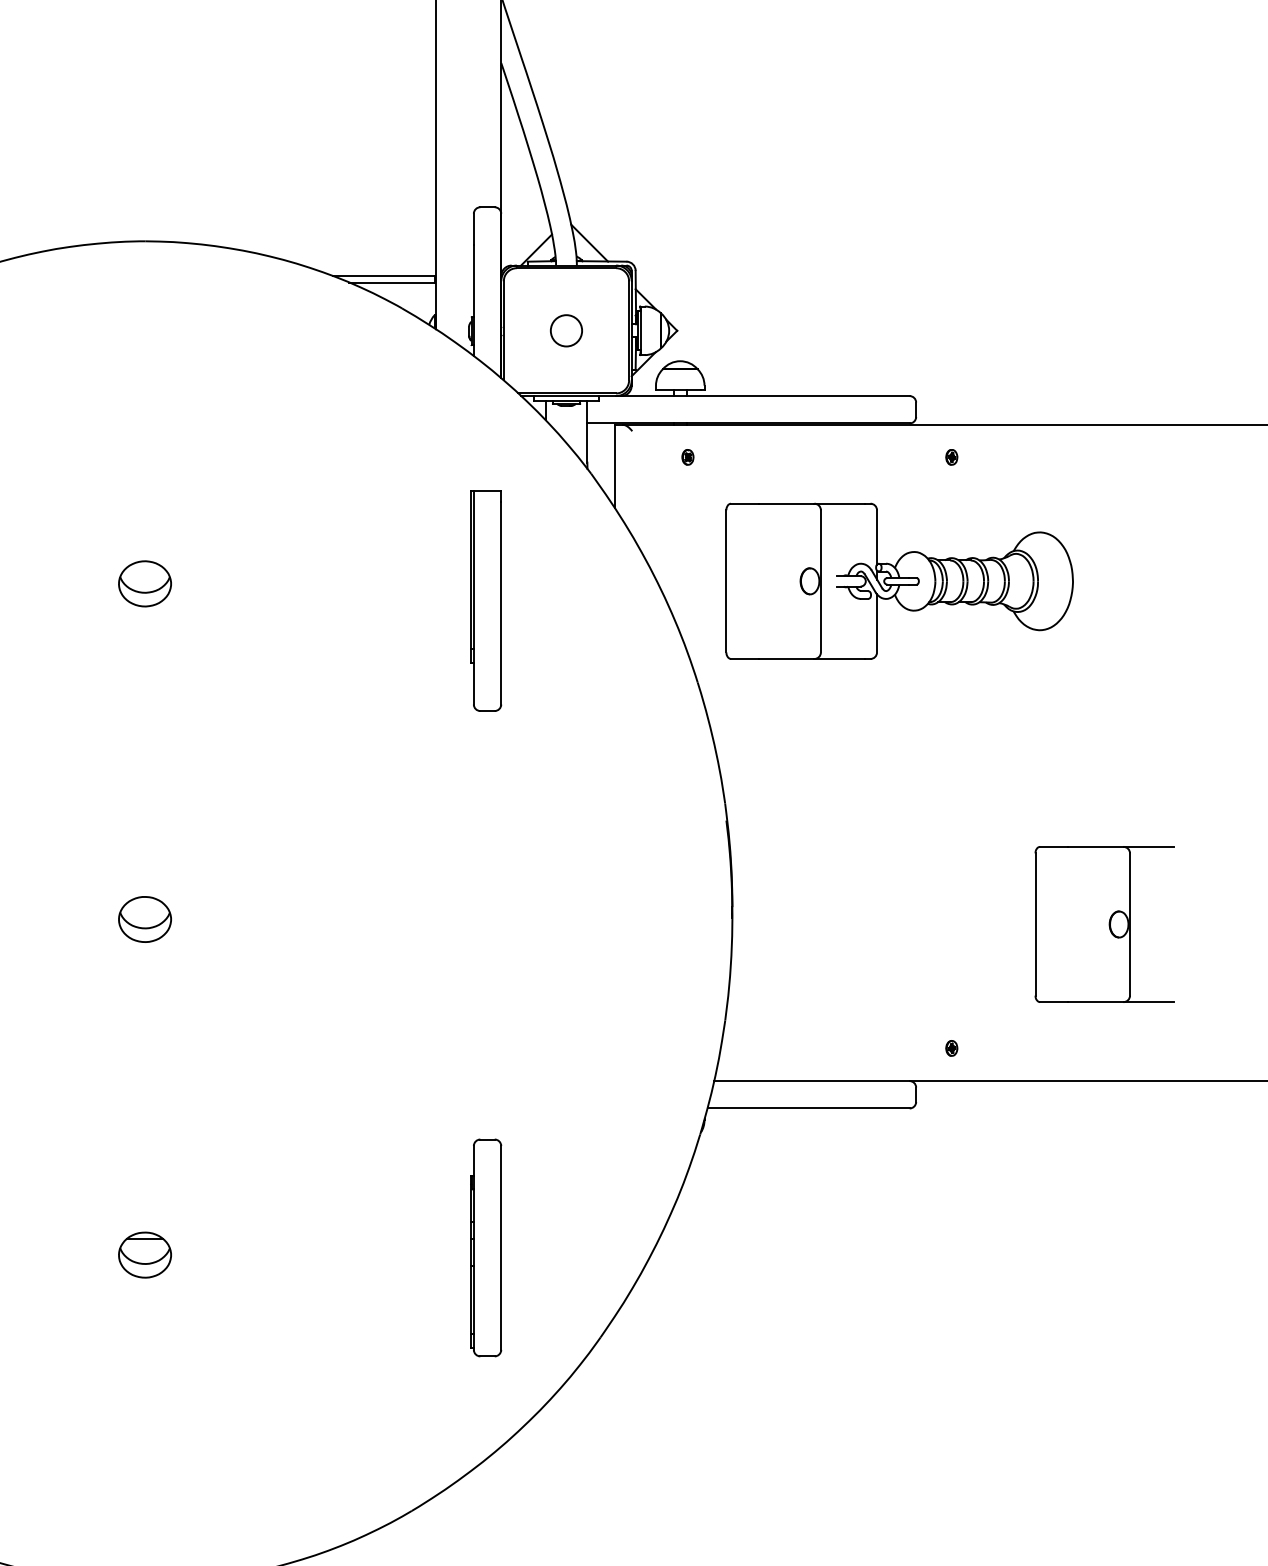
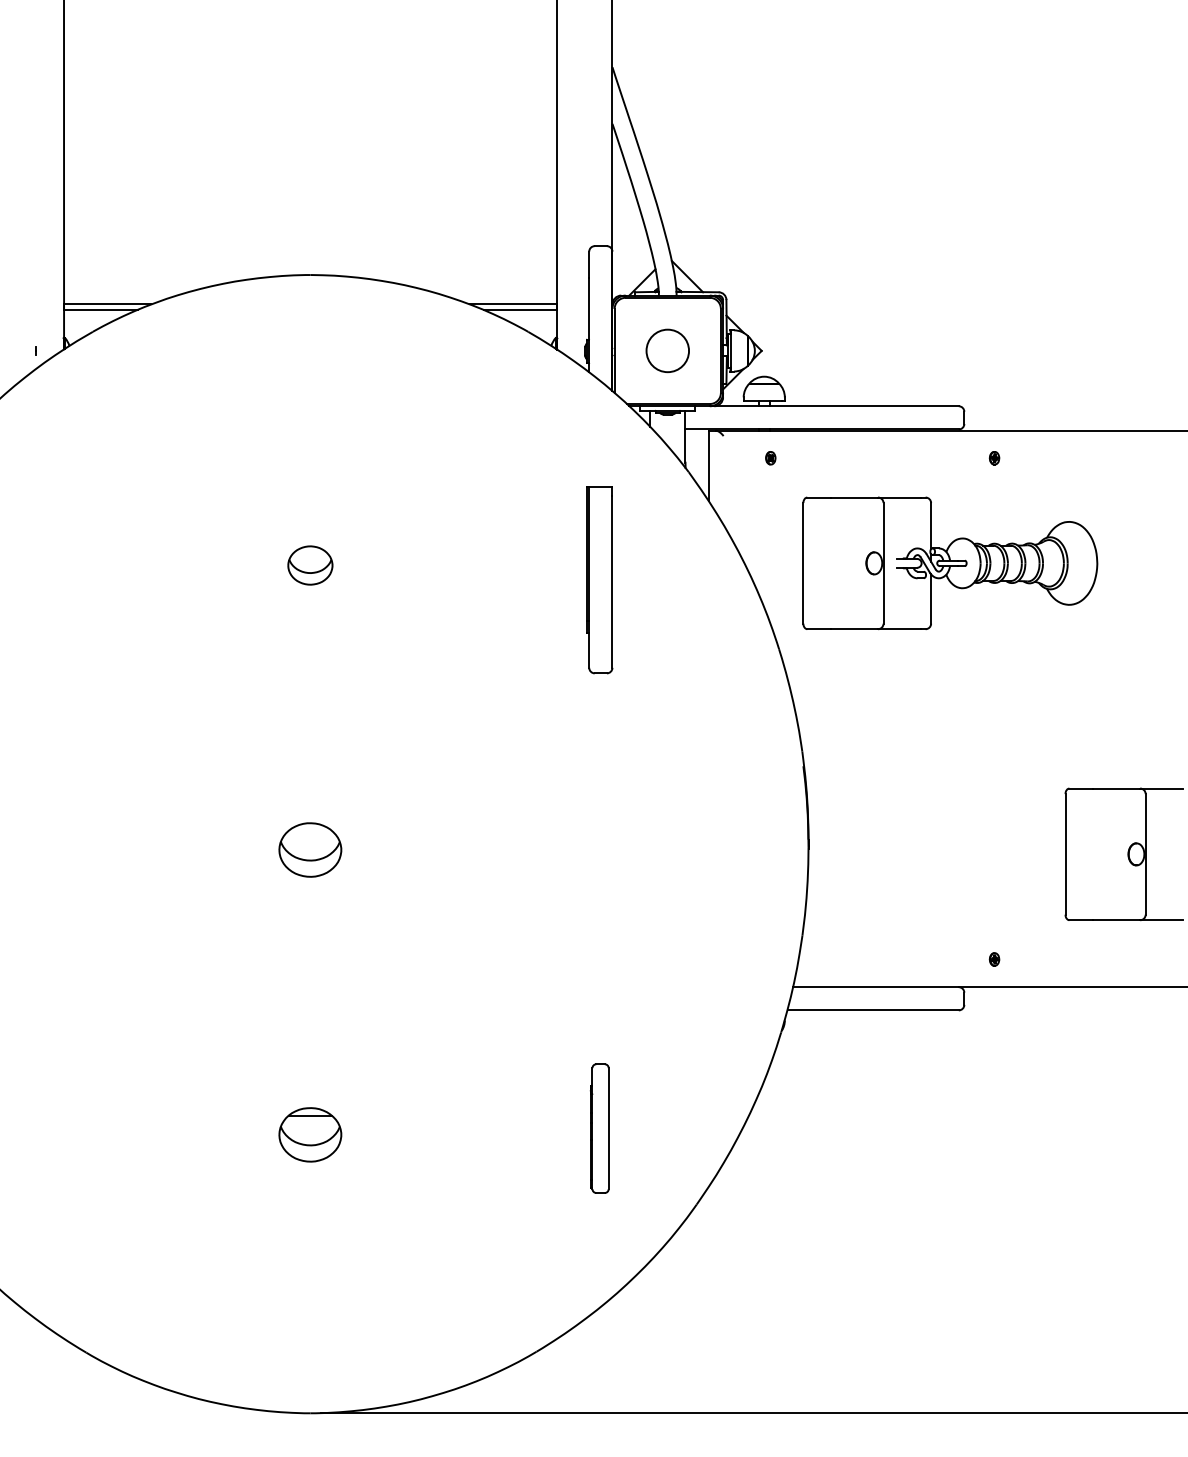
circle: (566, 330) -> (667, 350), size x1.6
part: (145, 919) -> (310, 850), size x1.4
part: (485, 1247) -> (599, 1128), size x0.7
part: (145, 1254) -> (310, 1134), size x1.4

